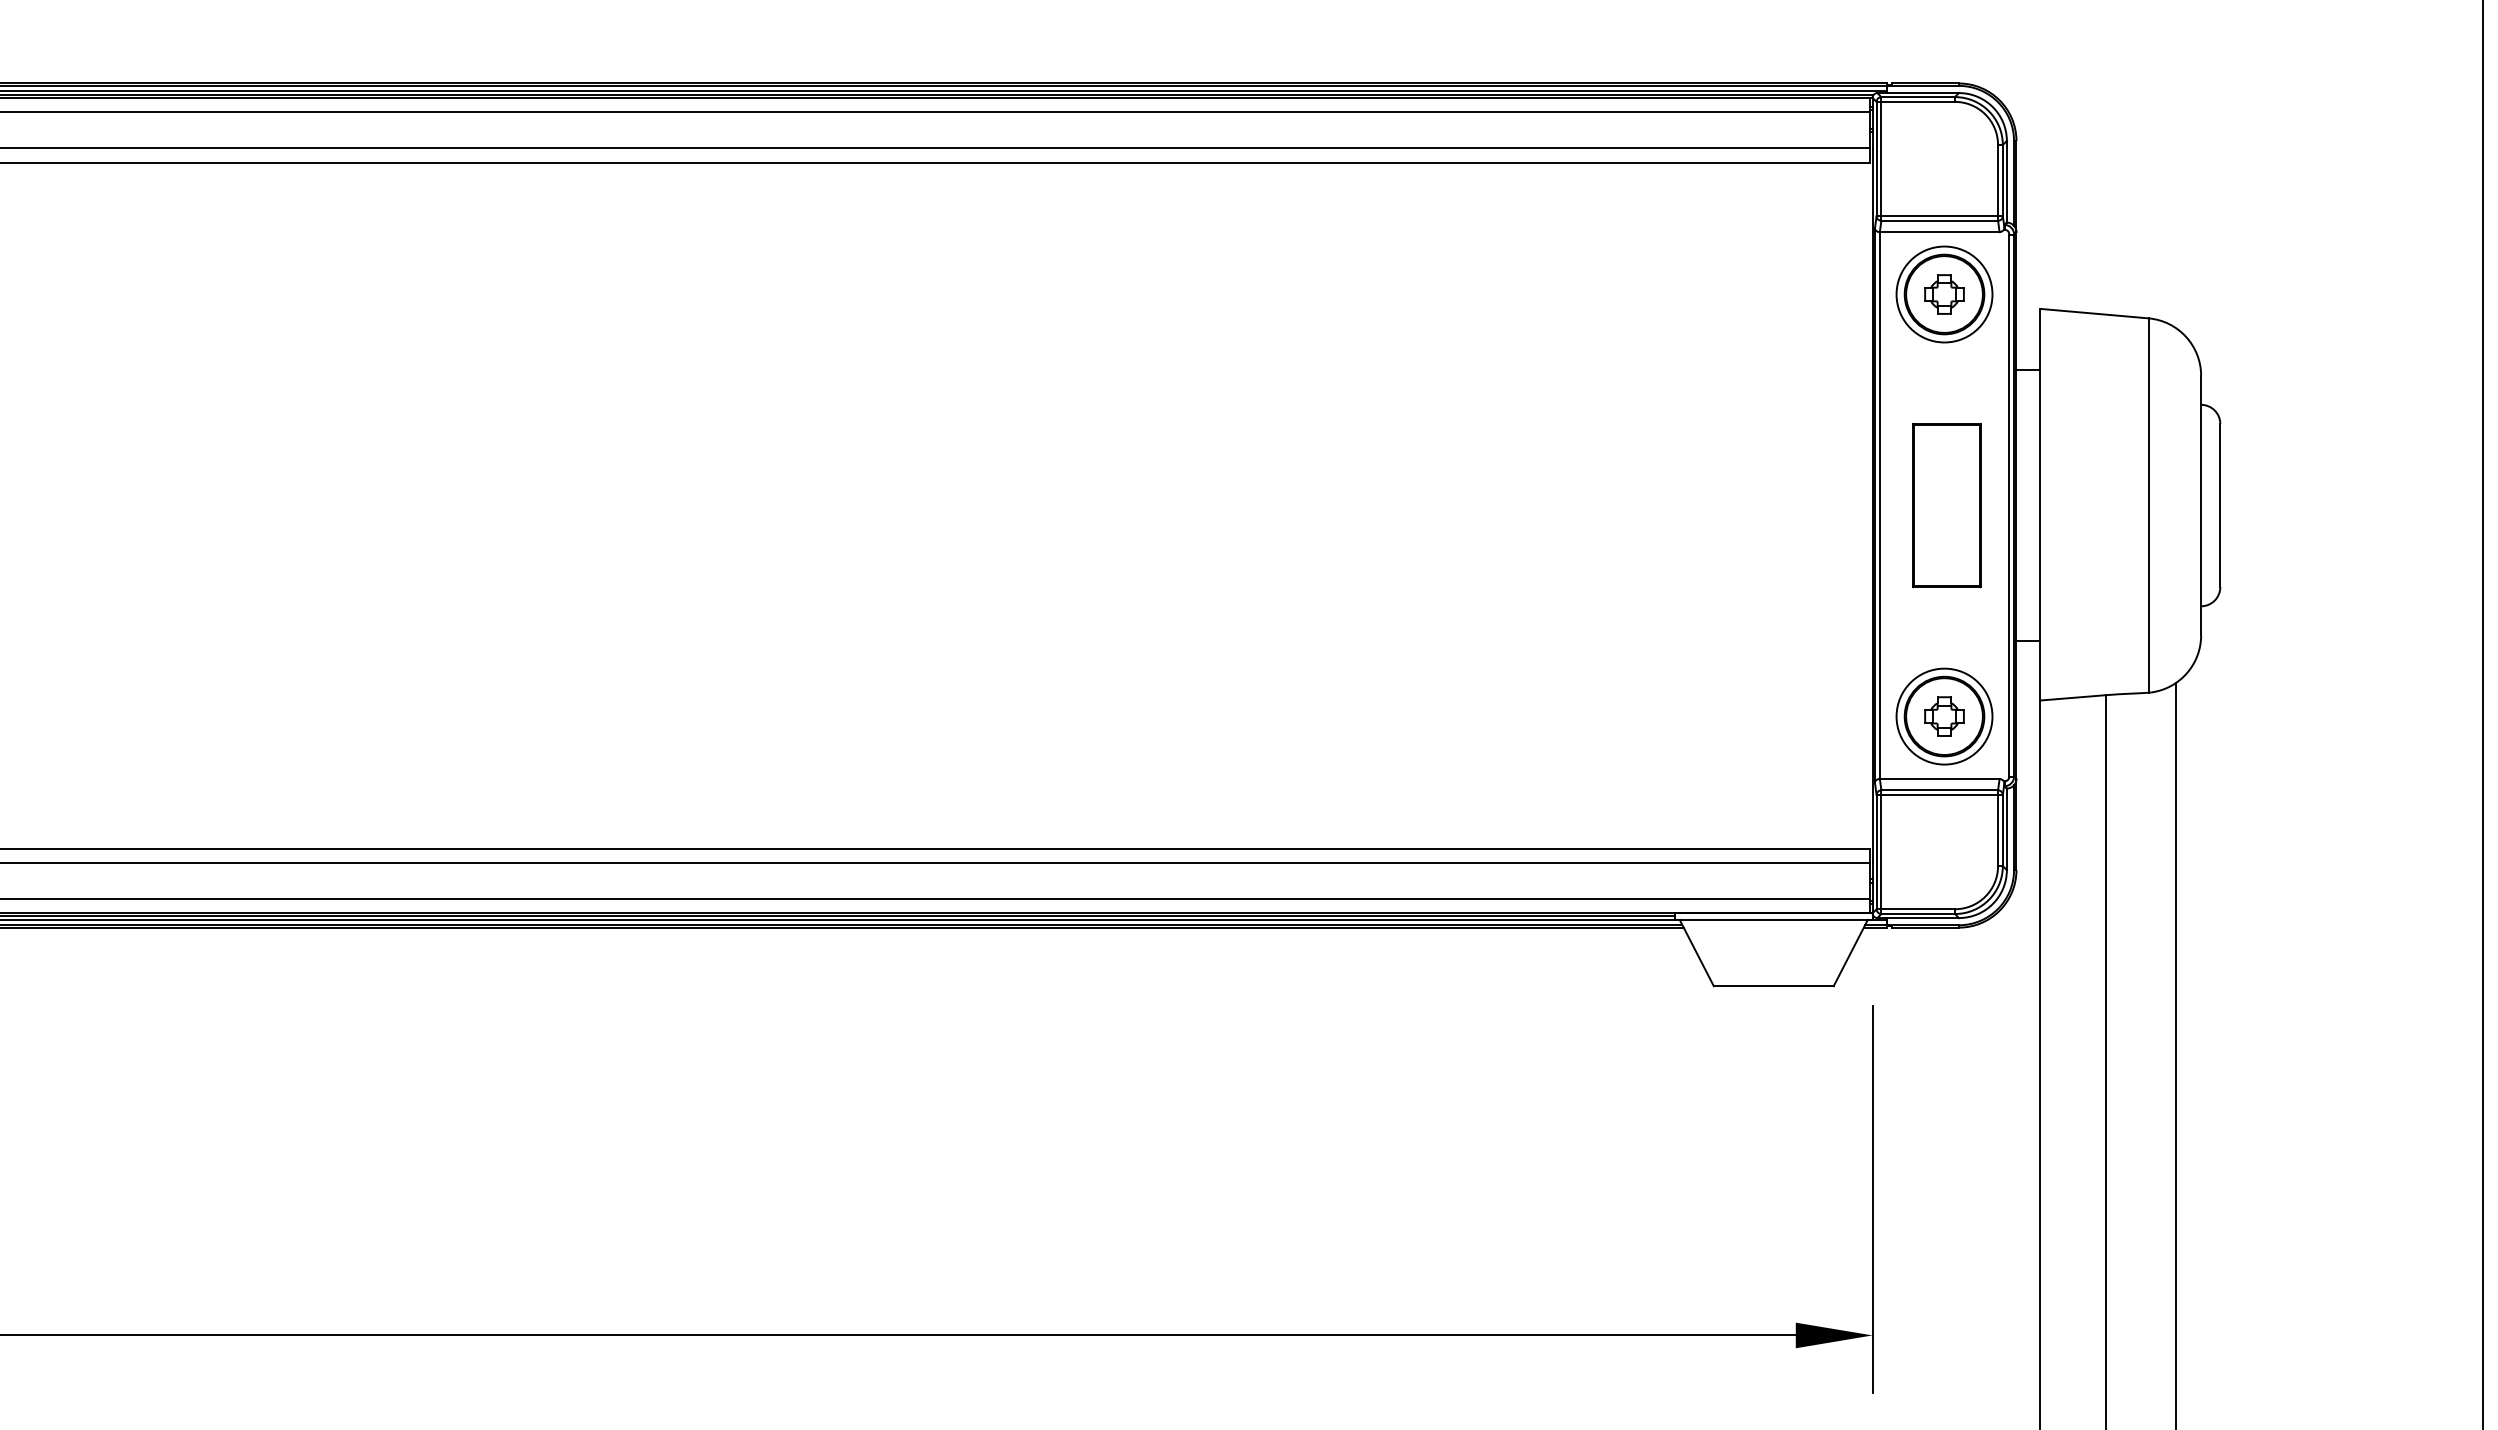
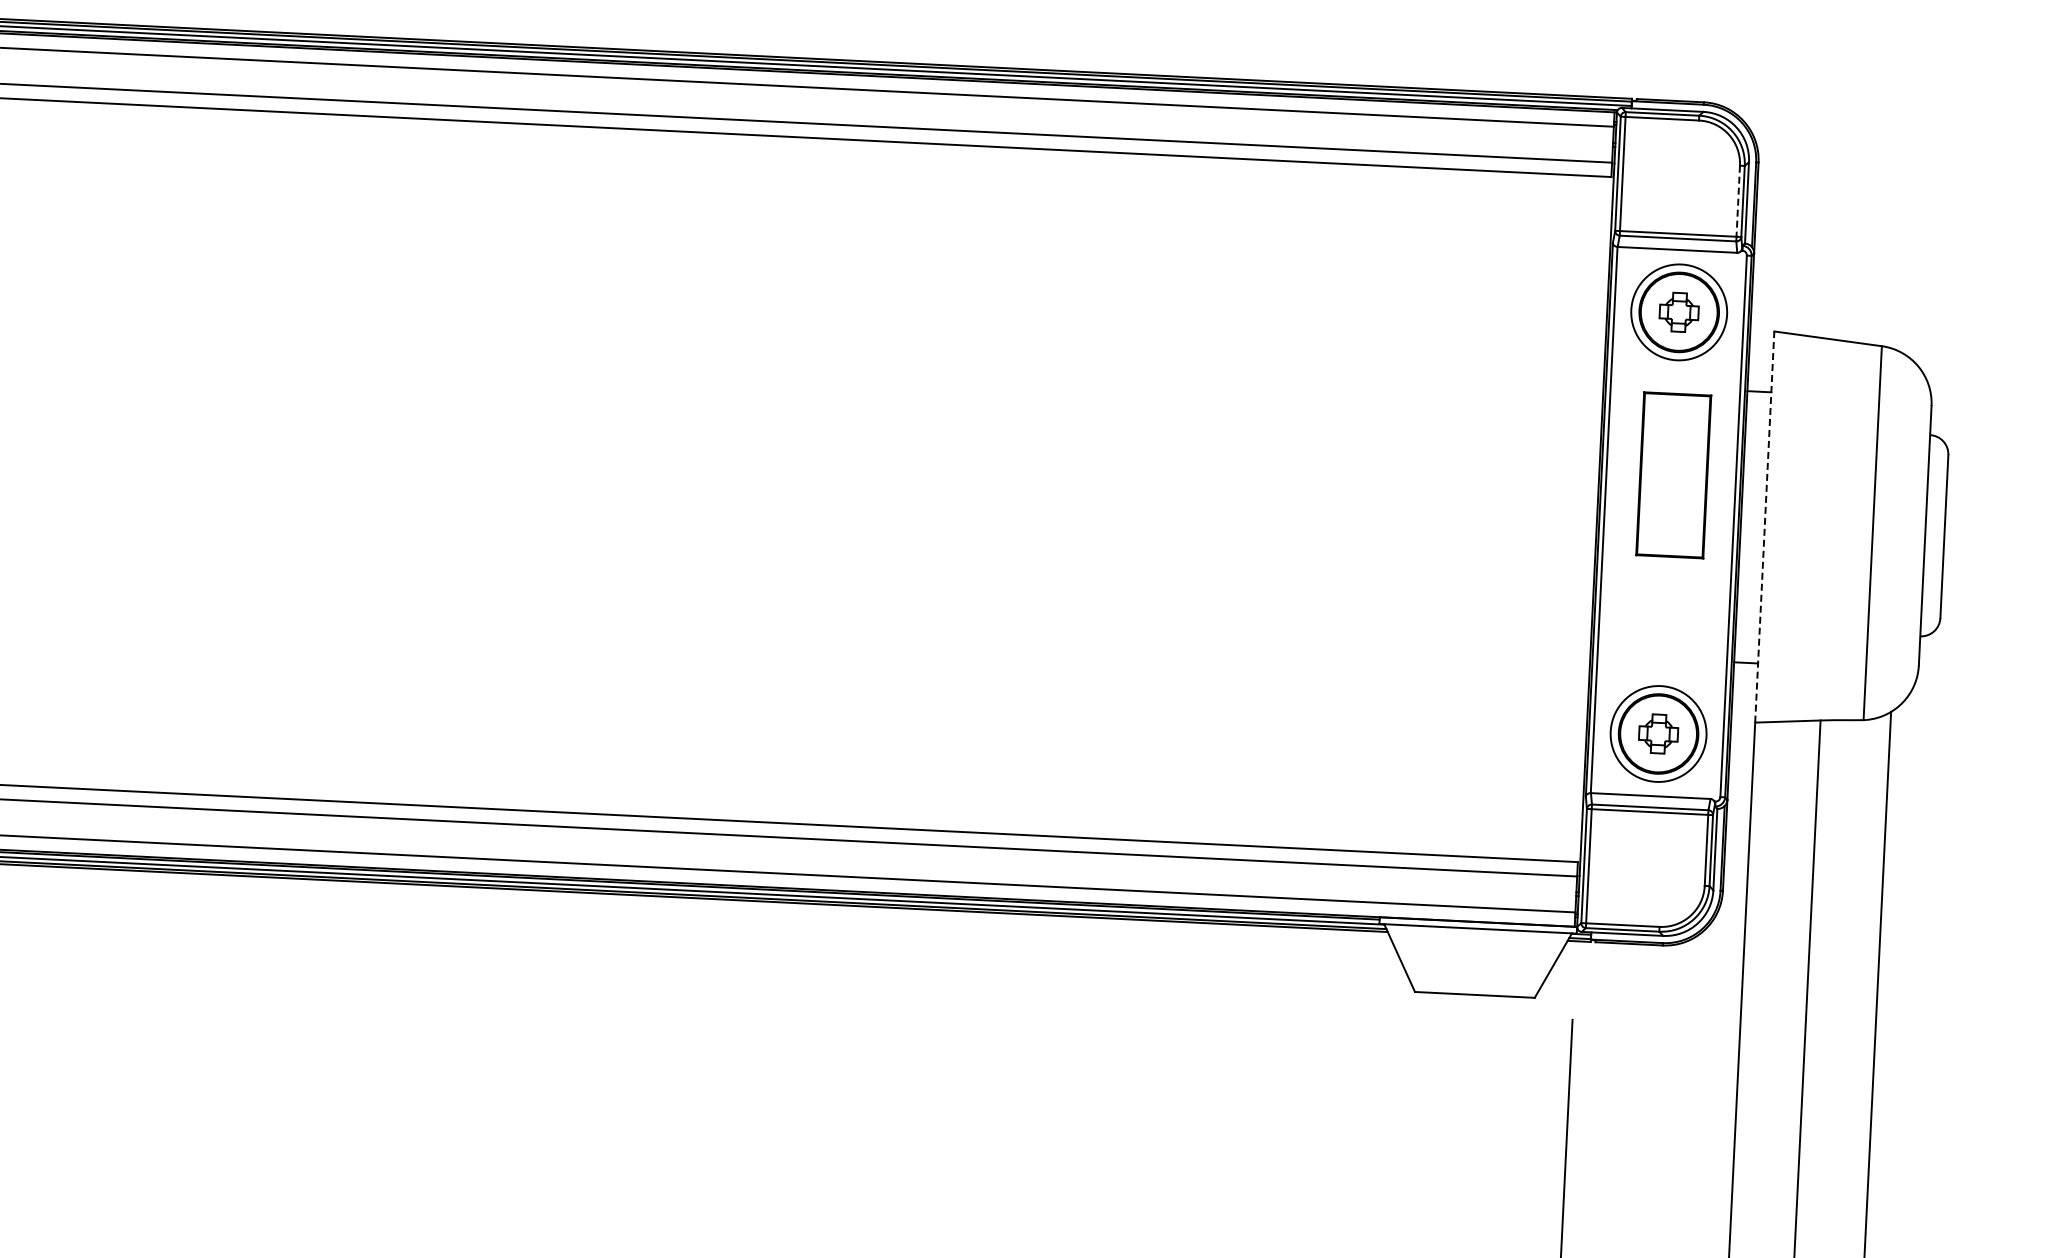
line: (1998, 180) -> (1738, 201), solid -> dashed
line: (2040, 504) -> (1764, 526), solid -> dashed
part: (1946, 505) -> (1673, 475), moved

